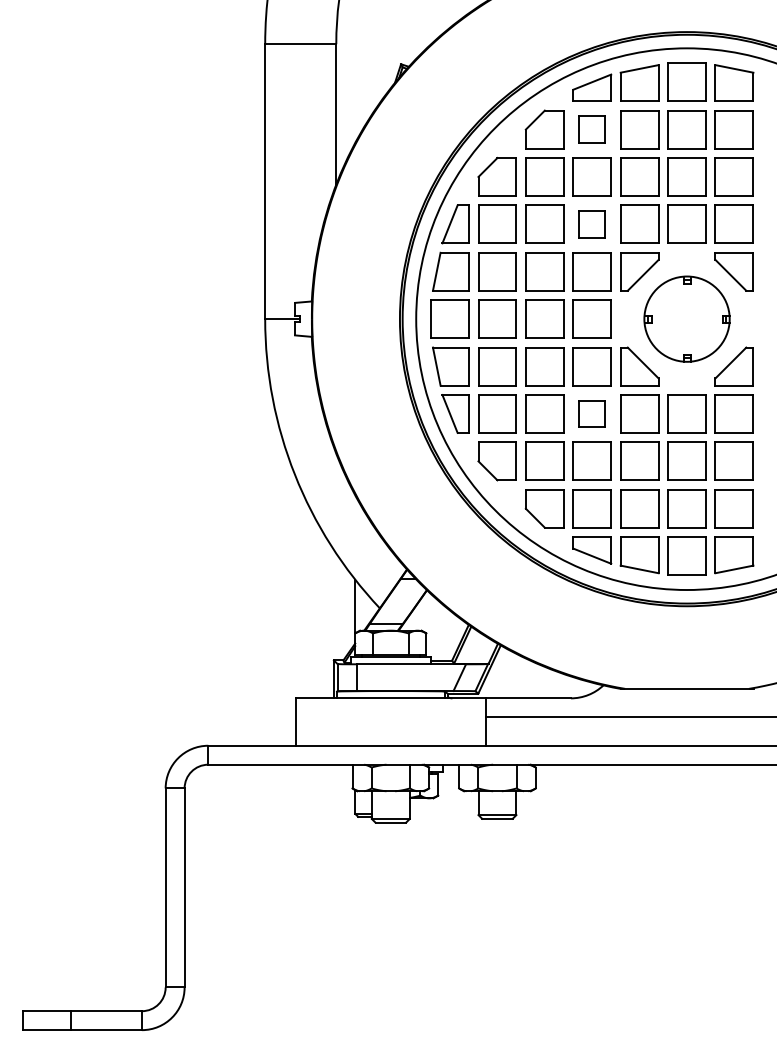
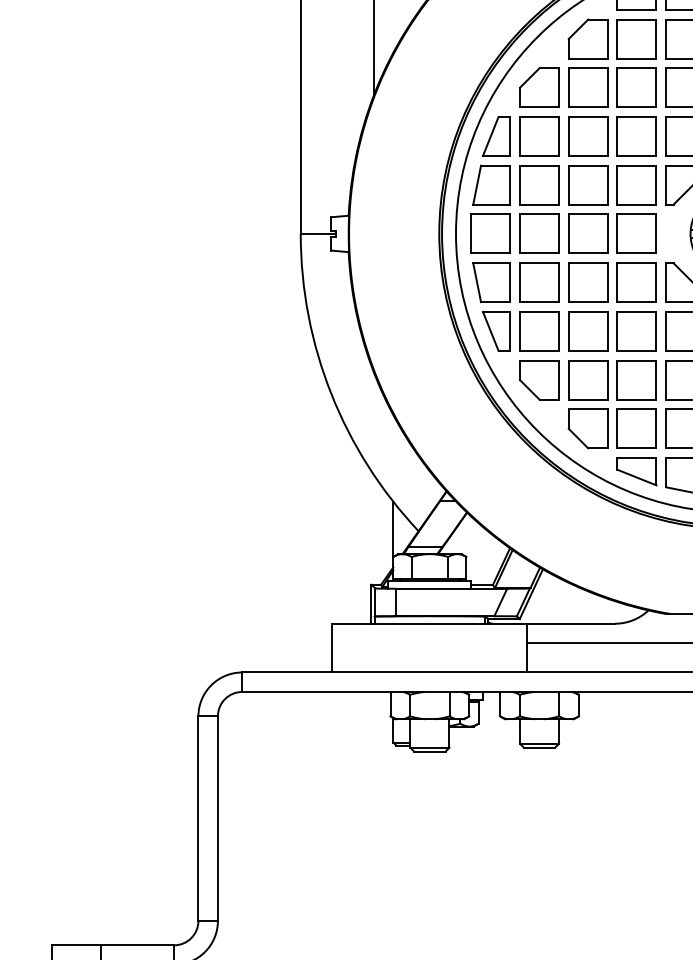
part: (591, 129) -> (636, 38), size x1.43
part: (591, 223) -> (636, 135), size x1.43
part: (591, 413) -> (636, 330), size x1.43

